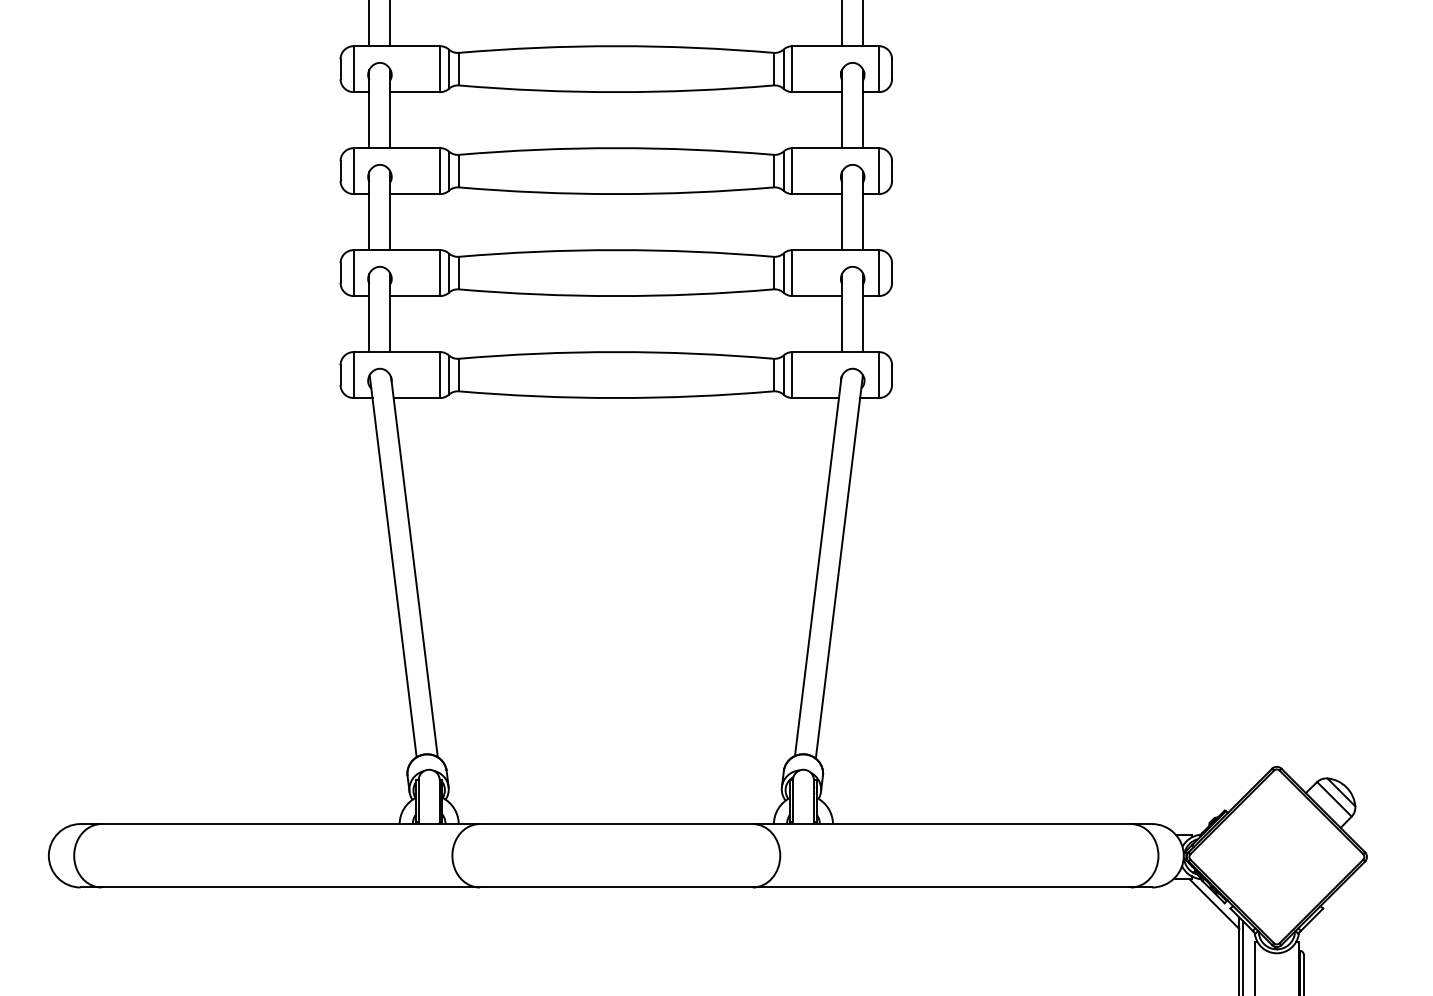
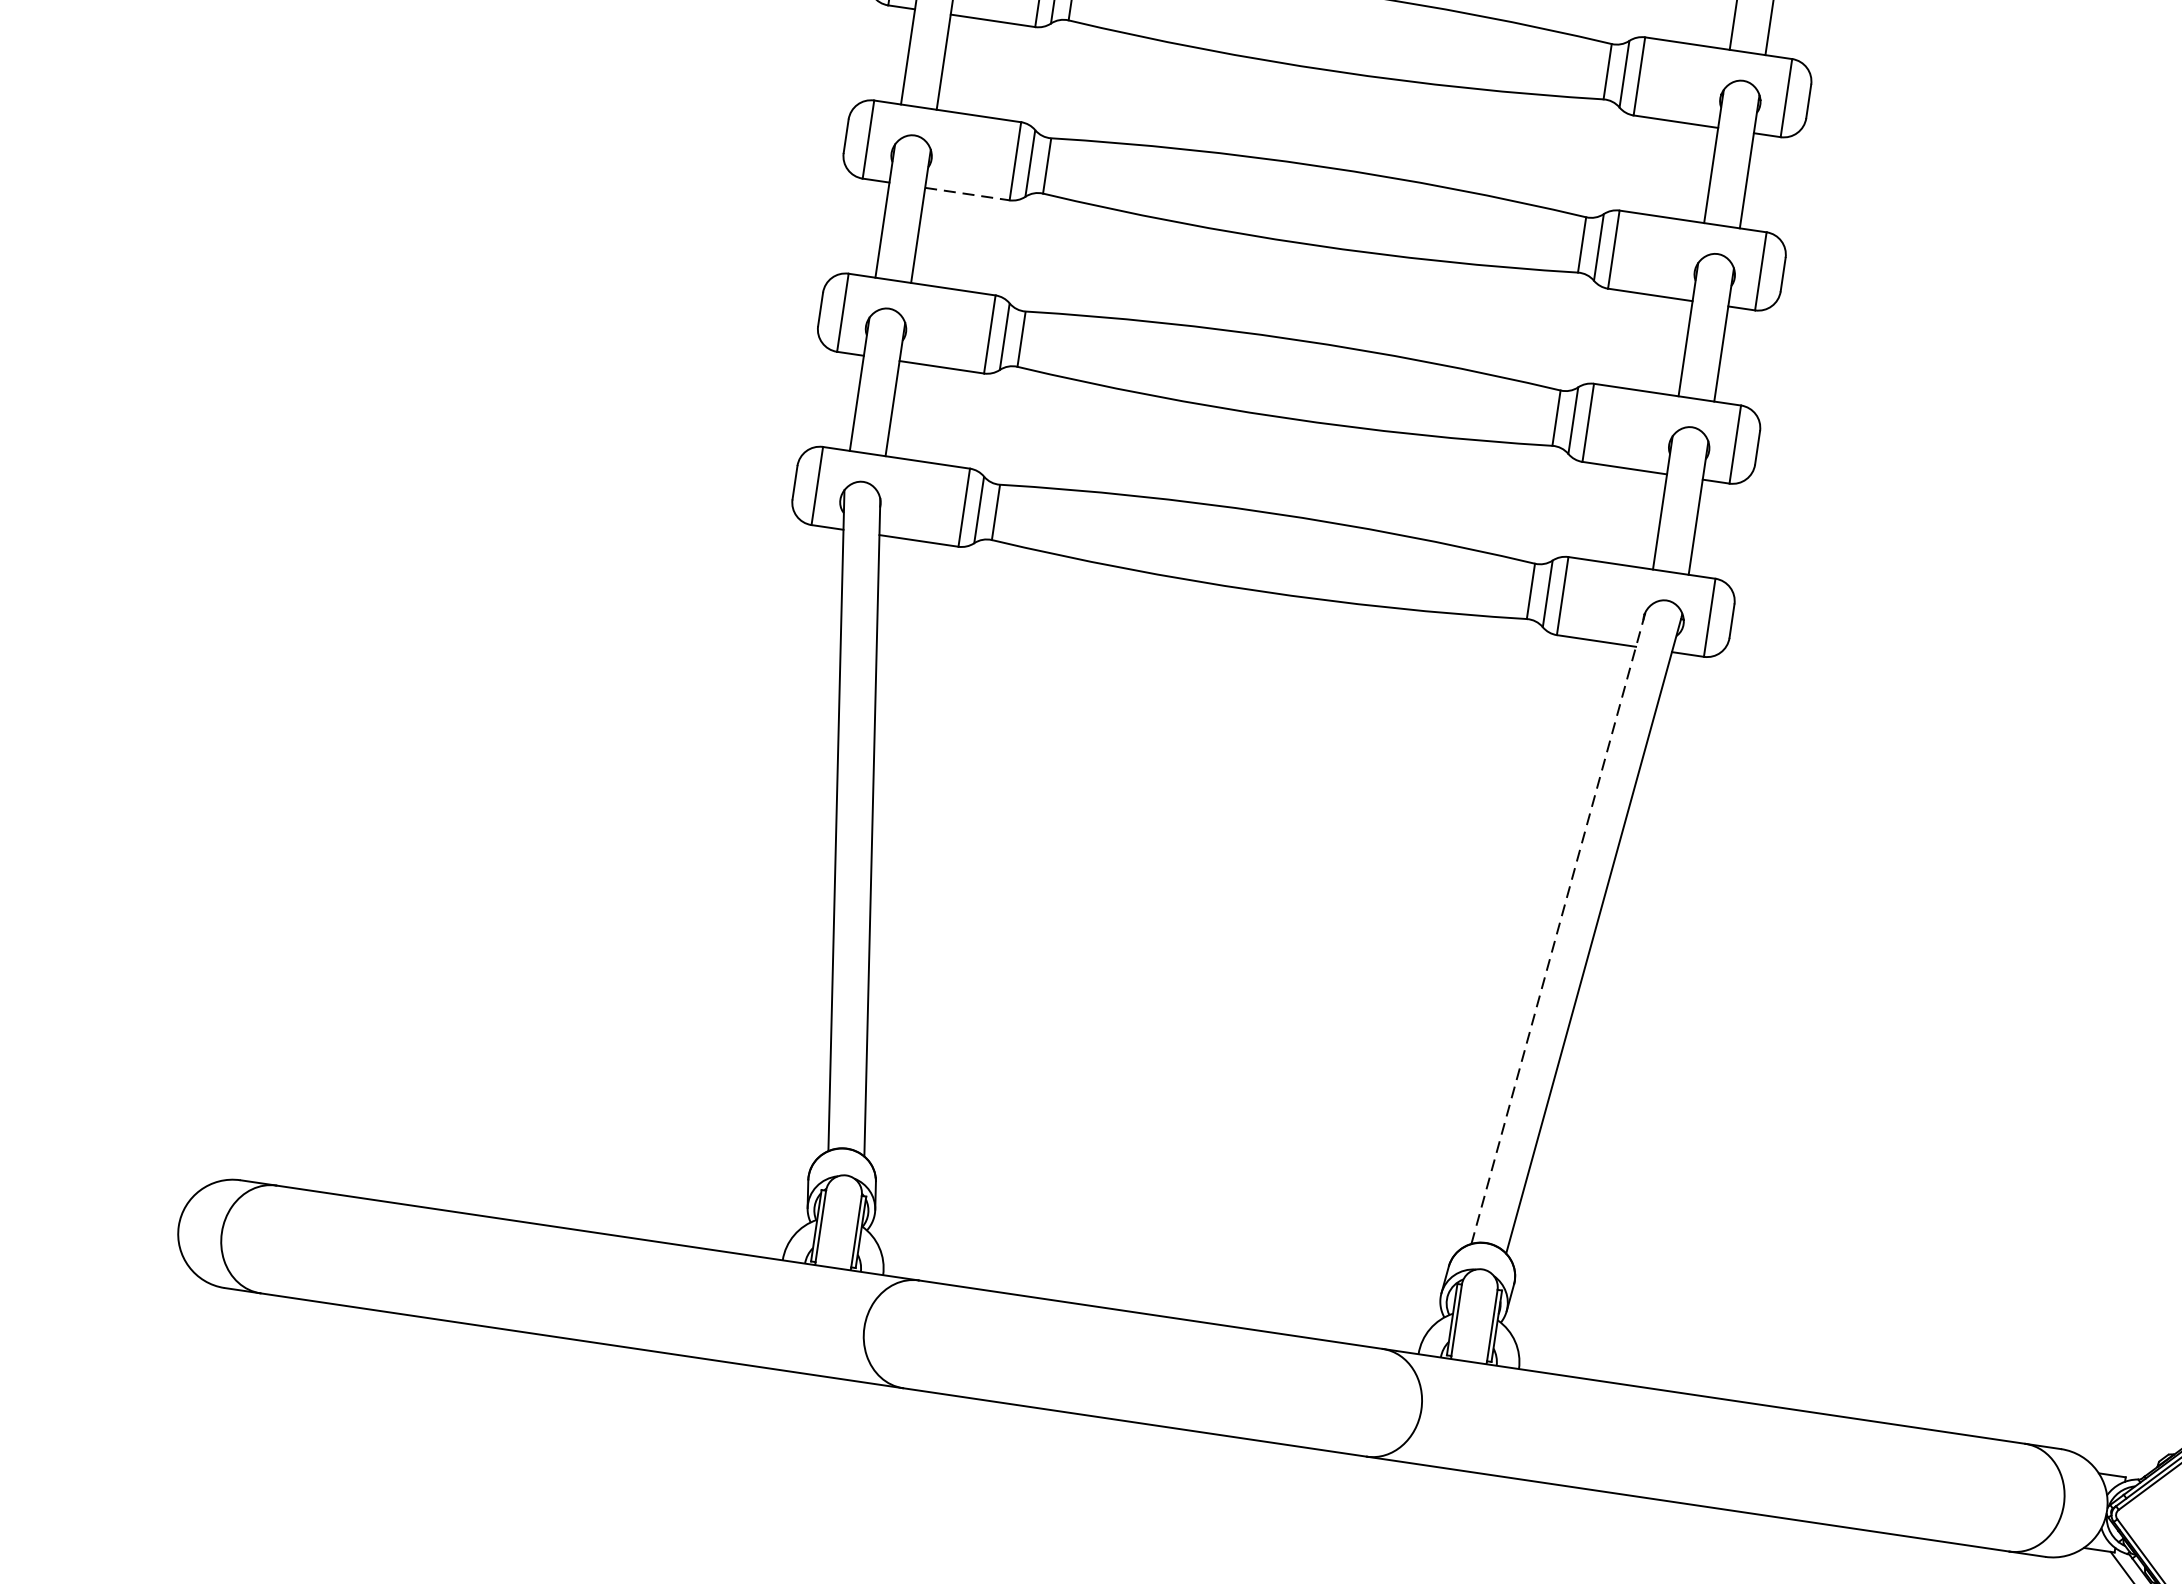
line: (415, 194) -> (967, 194), solid -> dashed
line: (818, 566) -> (1558, 927), solid -> dashed

